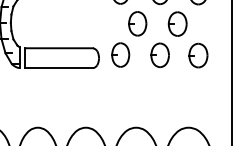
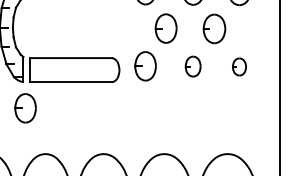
part: (159, 55) -> (192, 66), size x0.7
part: (198, 55) -> (239, 66), size x0.6
part: (21, 89) -> (25, 108), added

